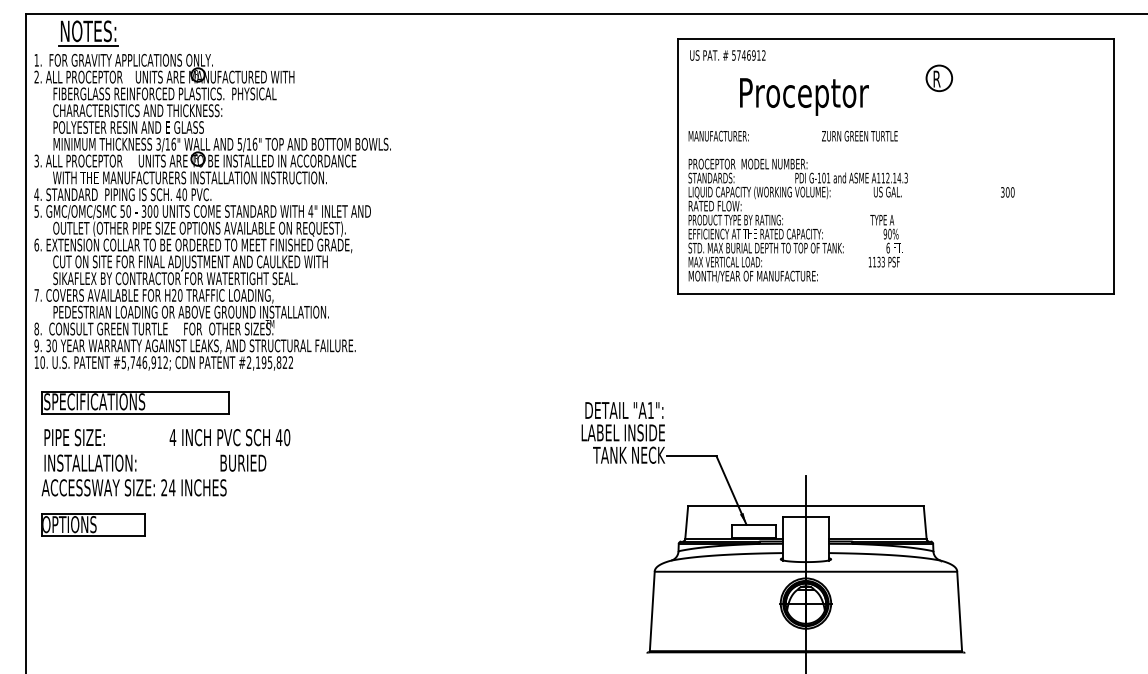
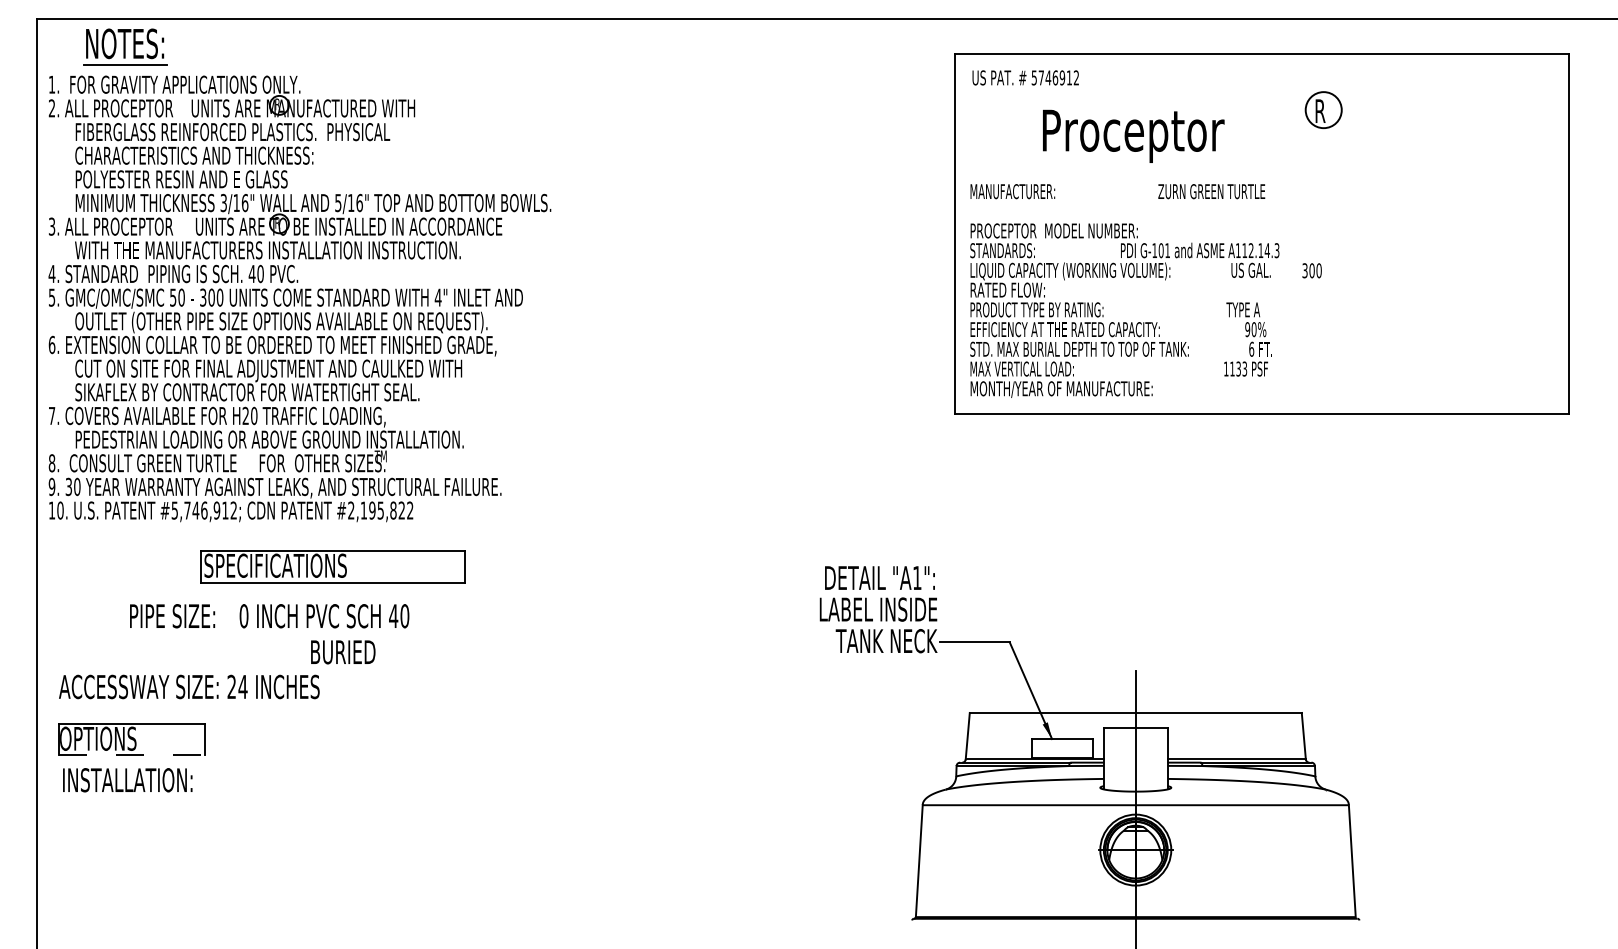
text: (1007, 192) -> (1311, 270), moved
part: (134, 402) -> (332, 566), moved
text: (74, 437) -> (172, 616), moved
text: (172, 437) -> (243, 616), 4 -> 0
text: (90, 463) -> (127, 780), moved
line: (93, 536) -> (131, 755), solid -> dashed

